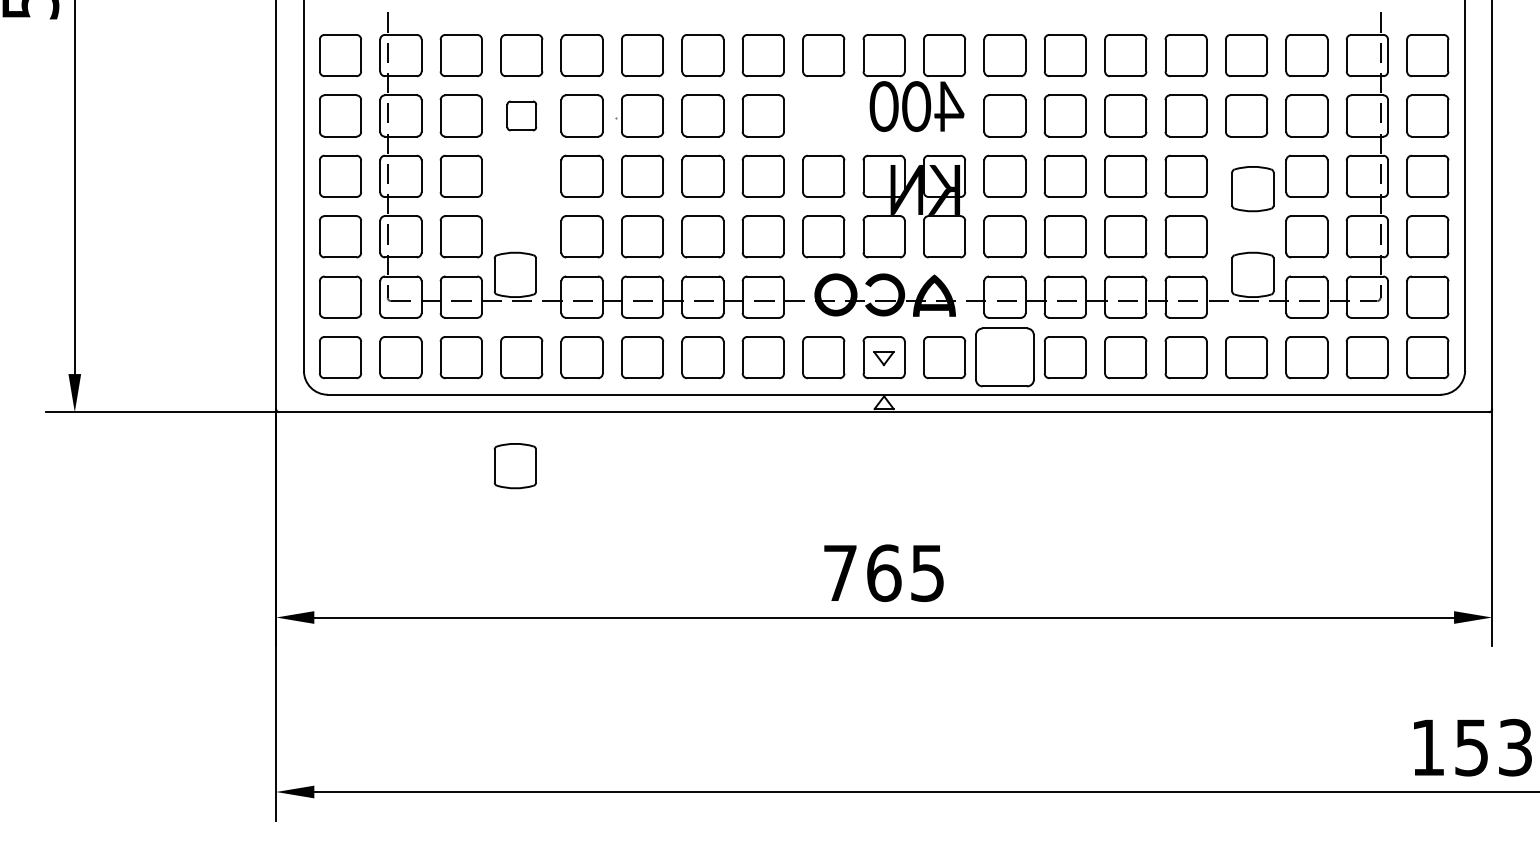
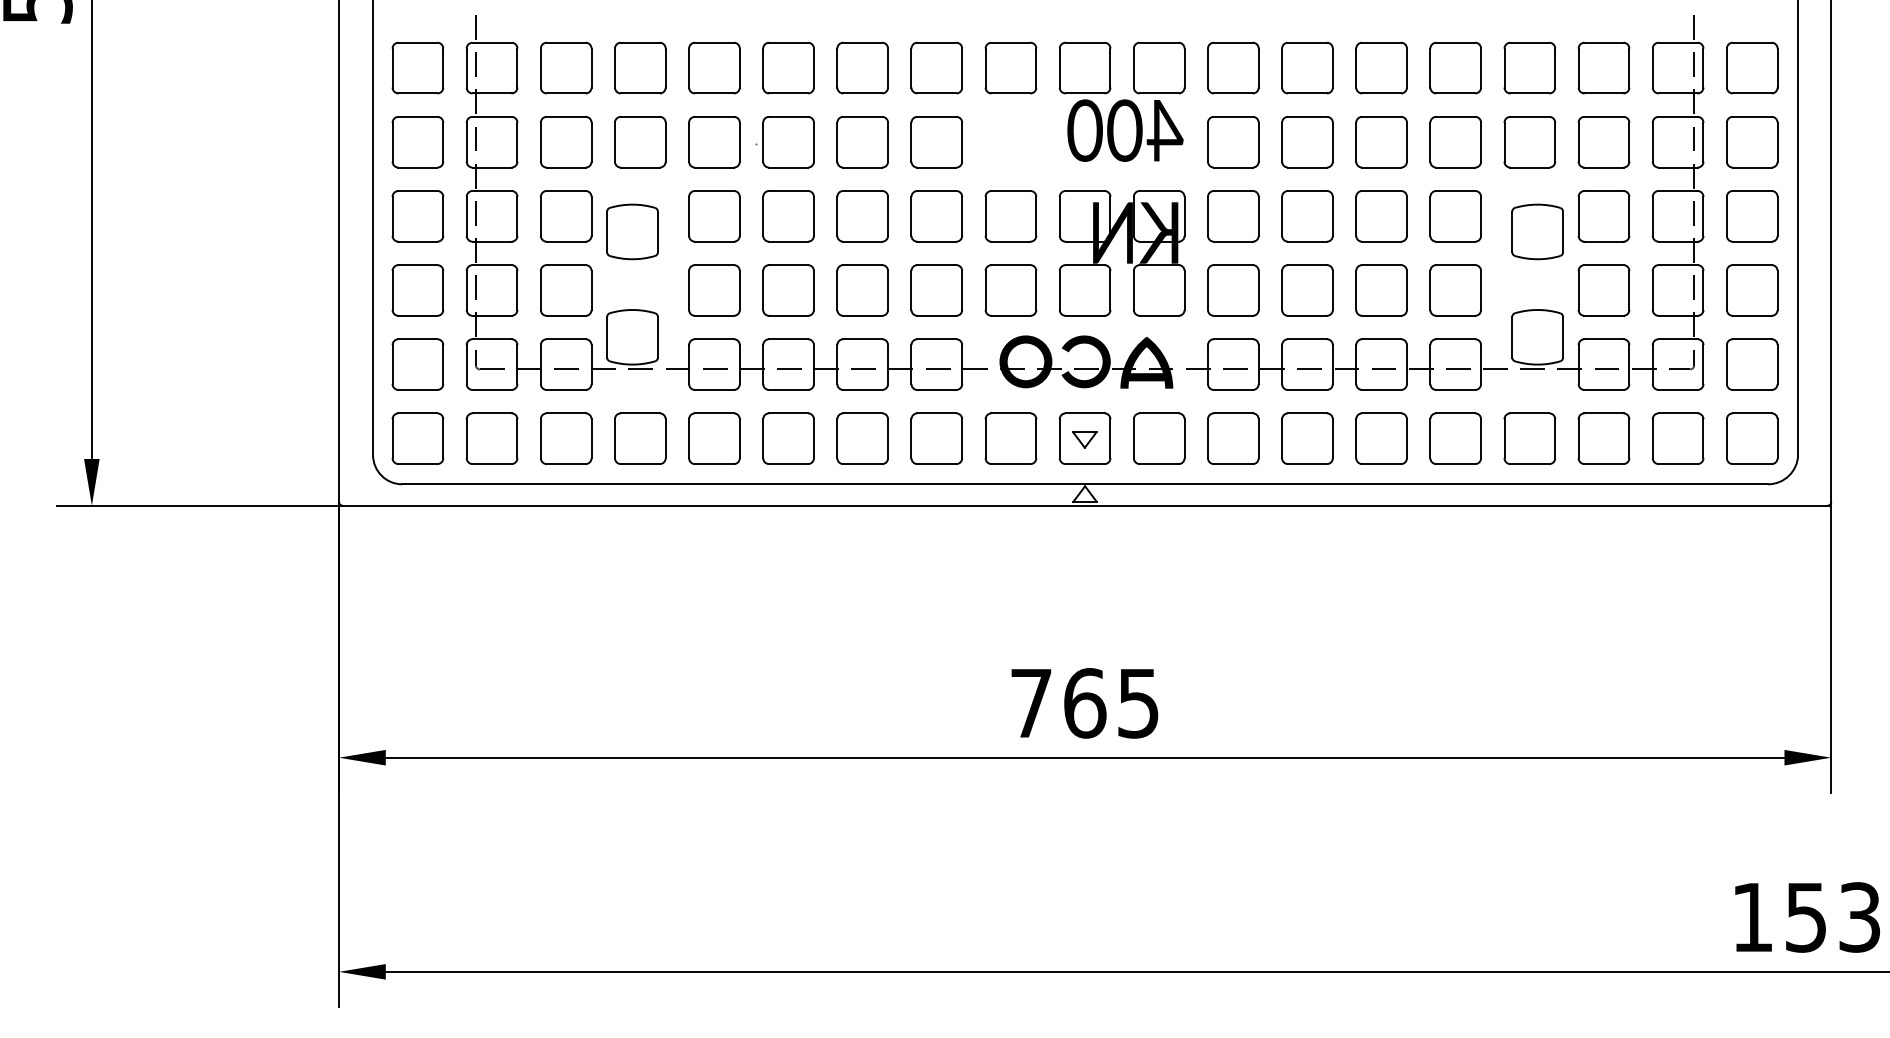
part: (521, 115) -> (640, 141), size x1.43
part: (1004, 357) -> (1232, 438), size x0.71
part: (514, 466) -> (631, 232), moved

